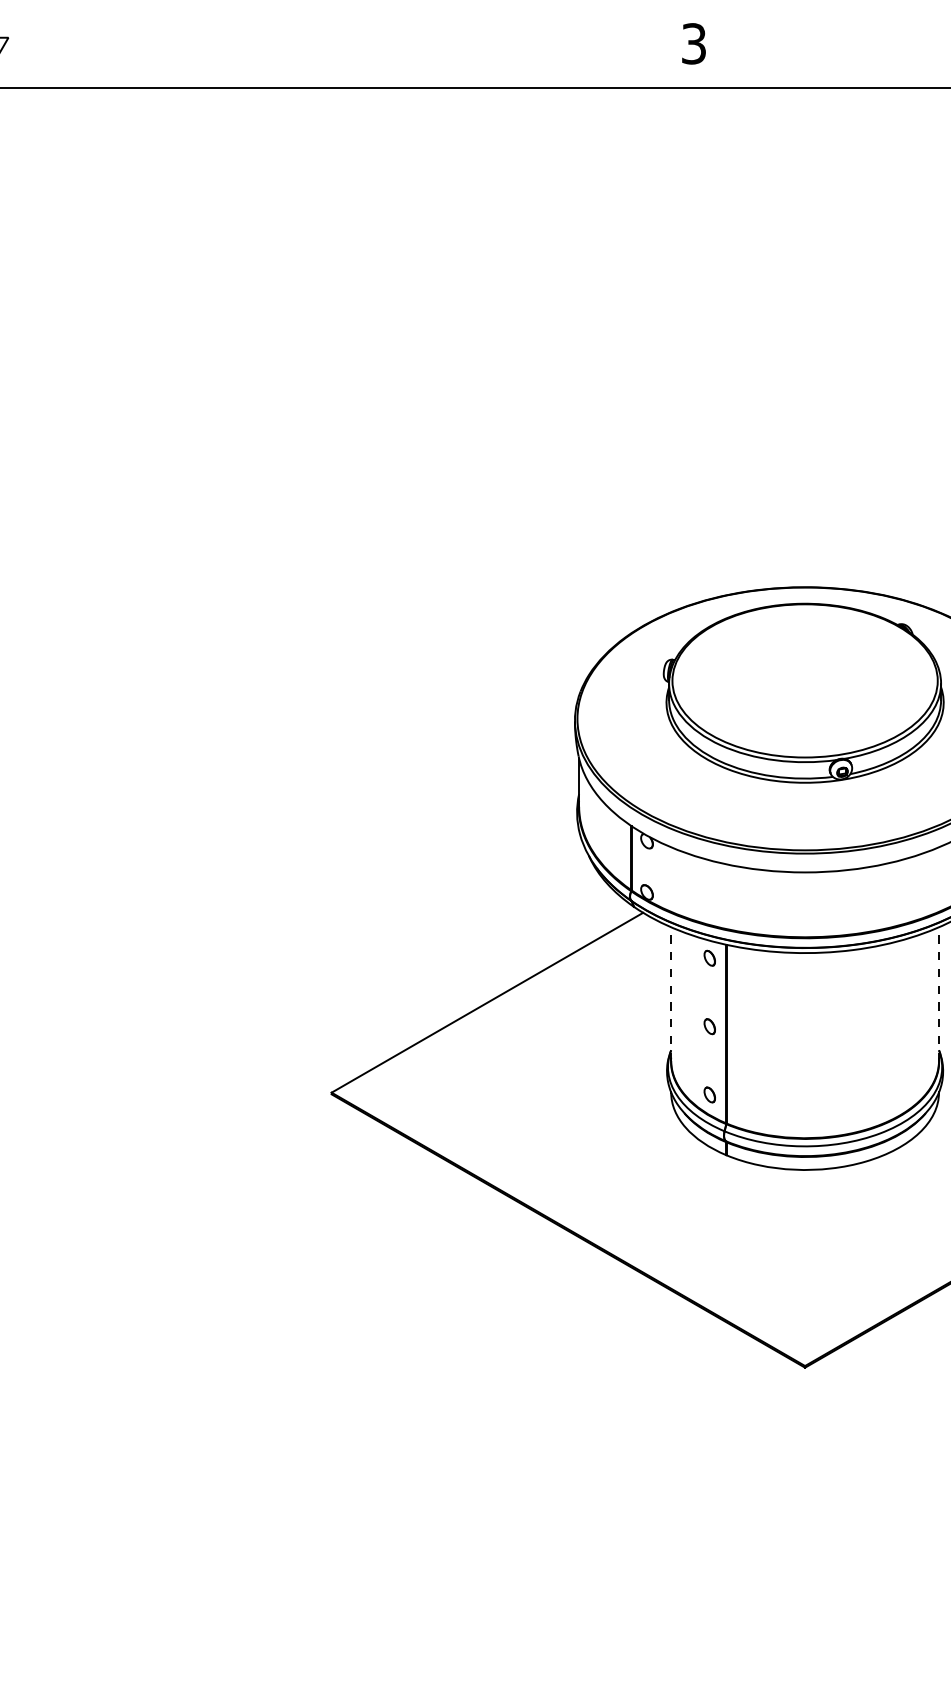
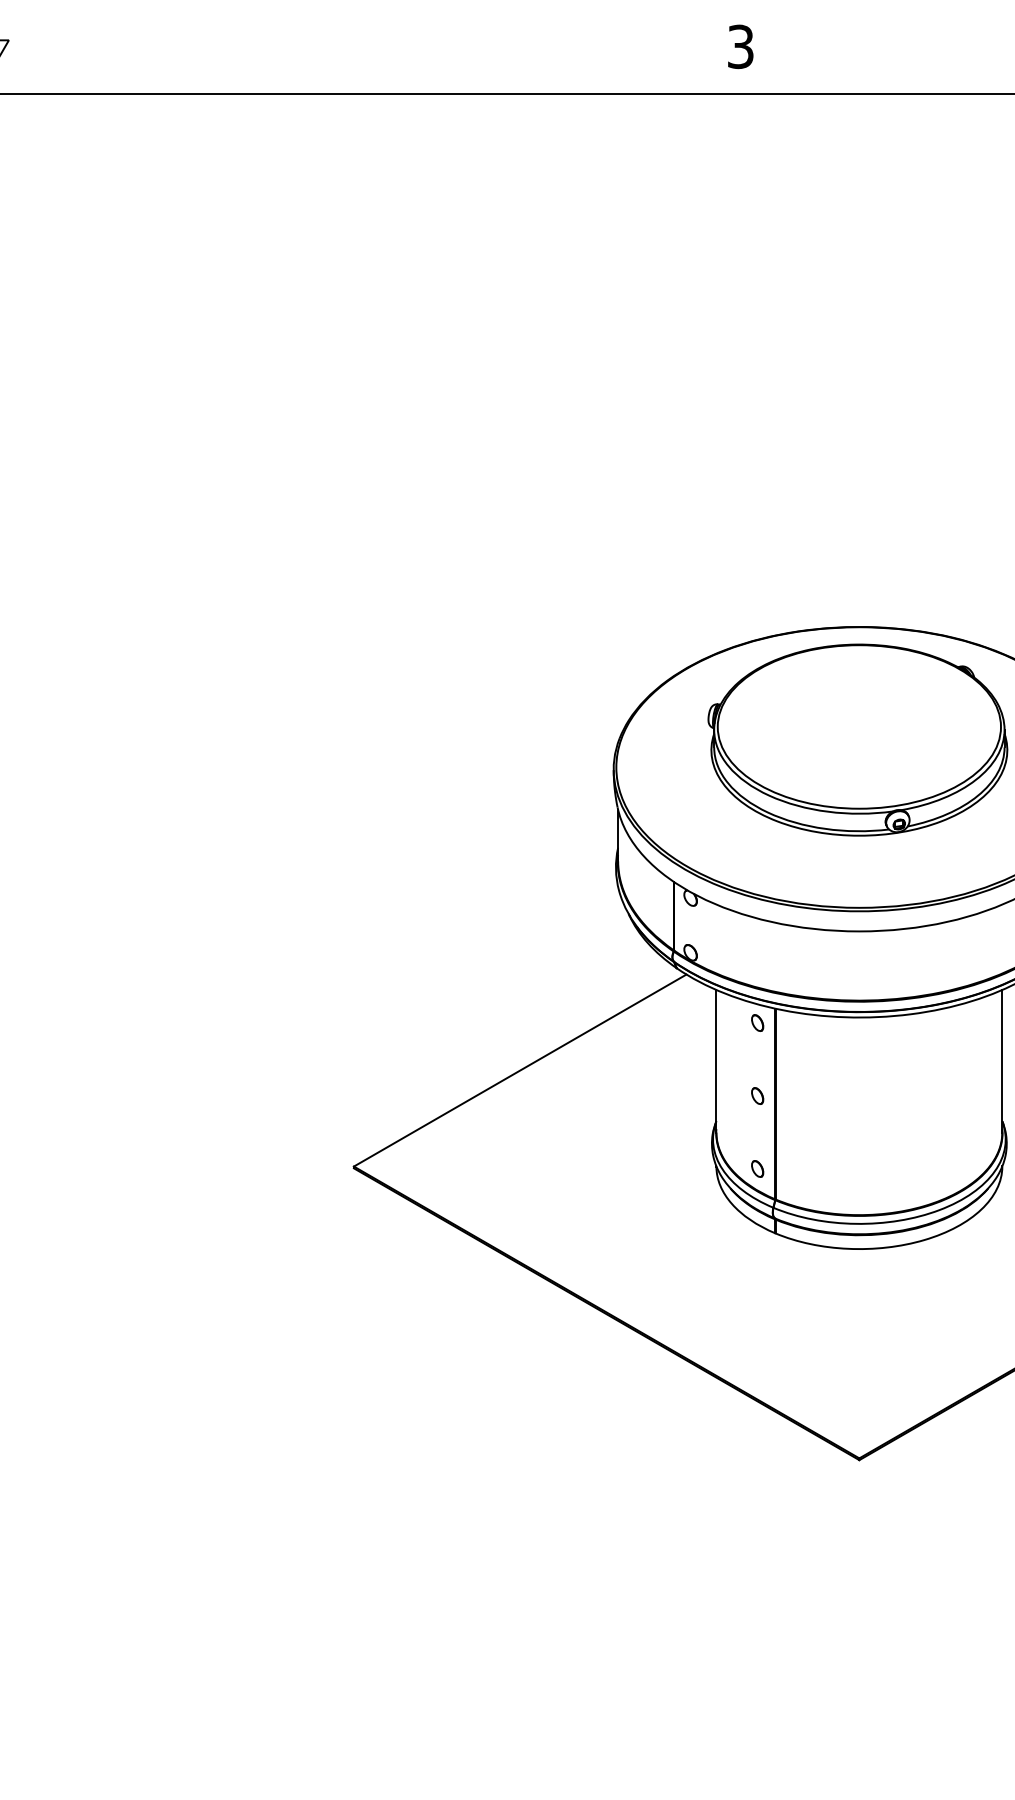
line: (671, 993) -> (716, 1060), dashed -> solid
line: (939, 993) -> (1002, 1060), dashed -> solid

